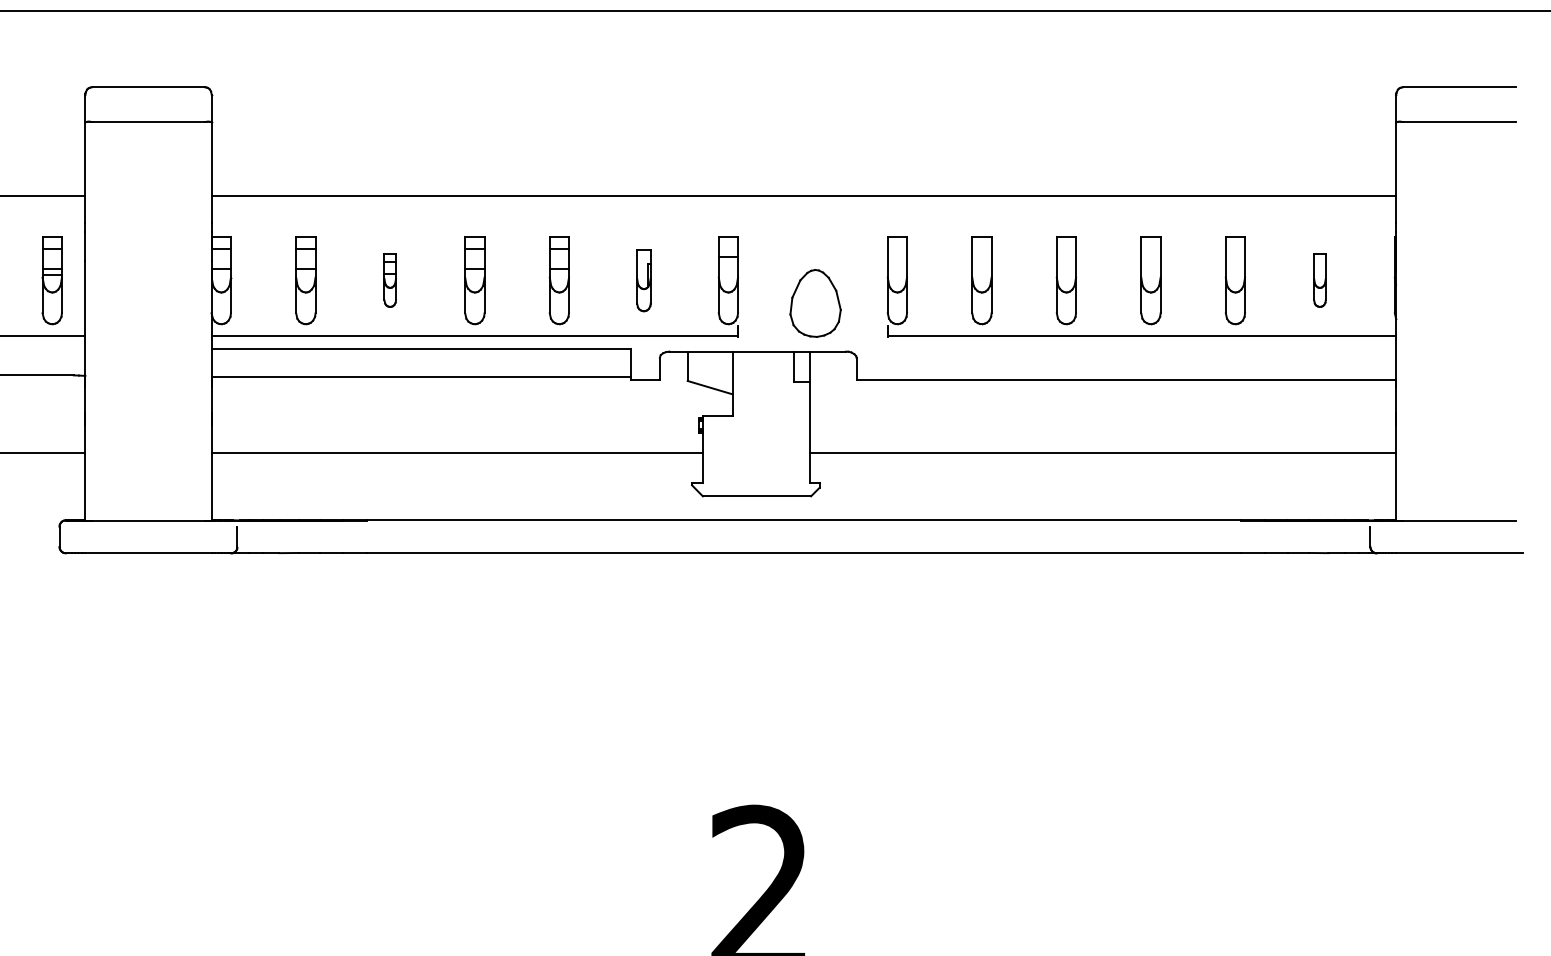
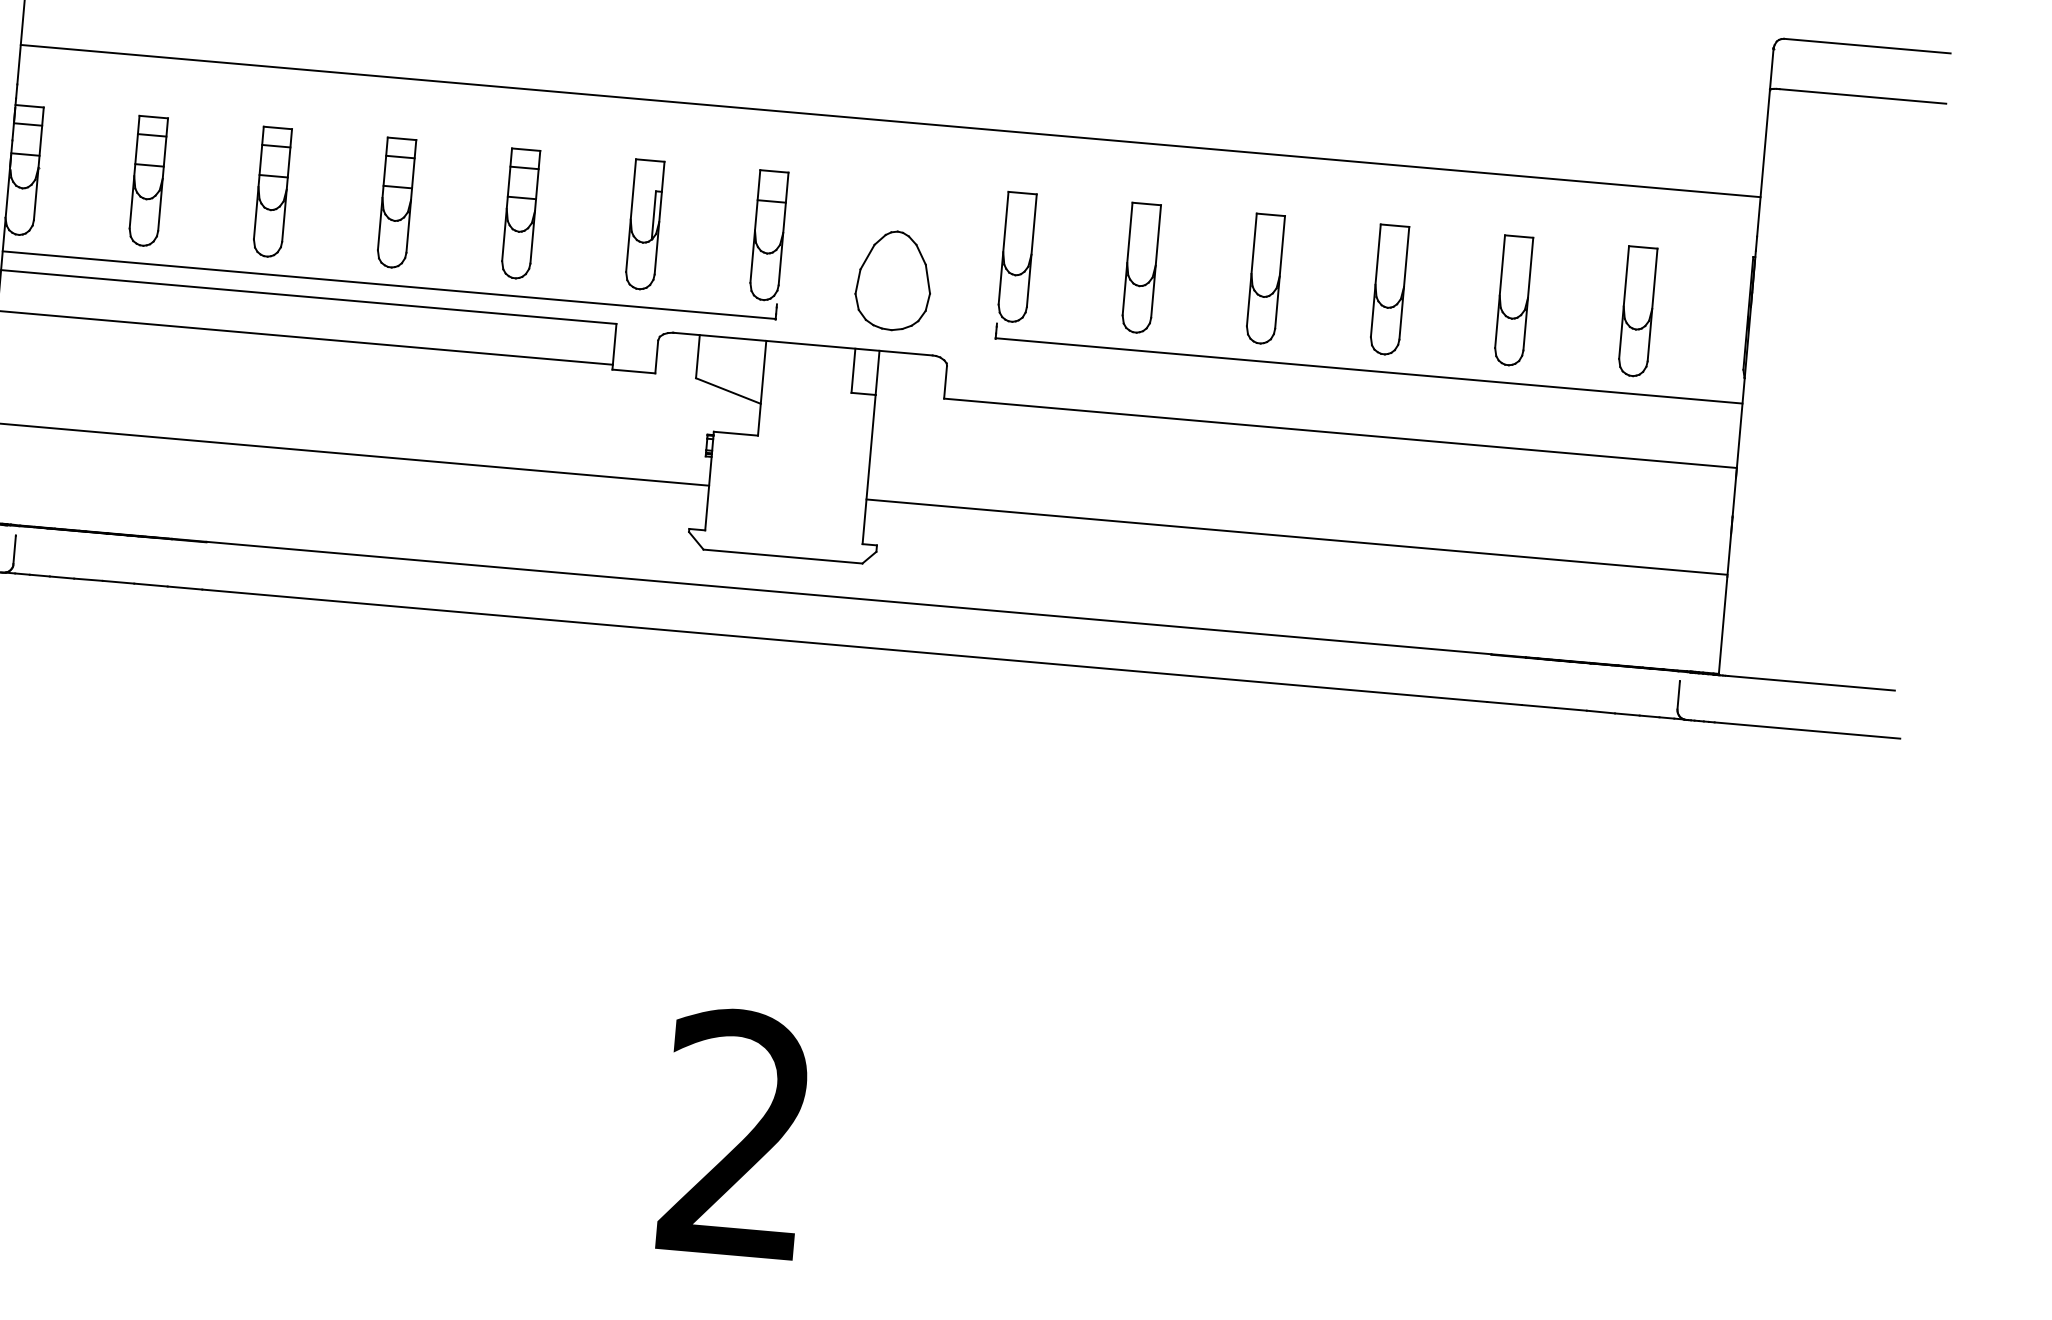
part: (389, 280) -> (270, 192), size x1.67
part: (643, 280) -> (644, 224), size x1.43
part: (1319, 280) -> (1636, 311), size x1.67

